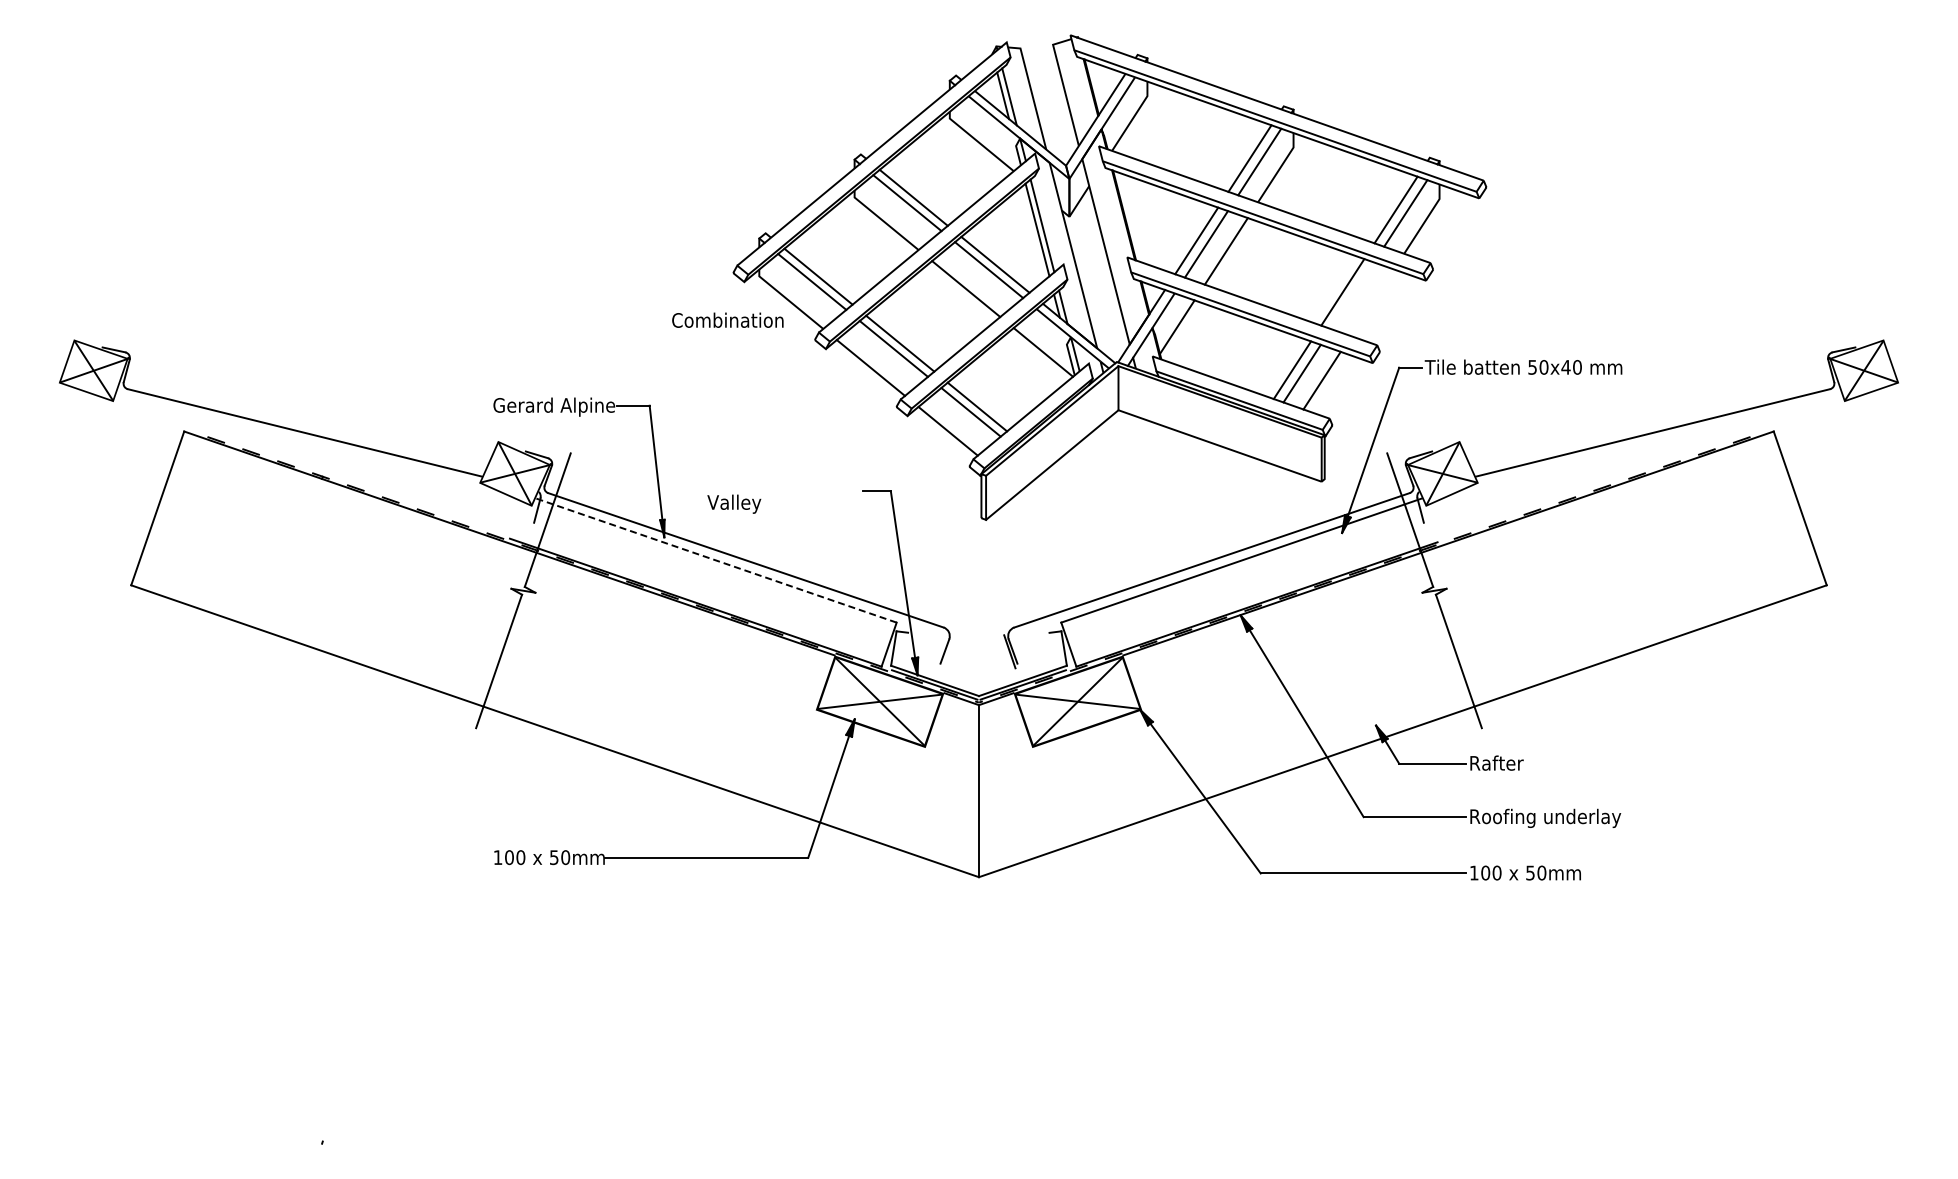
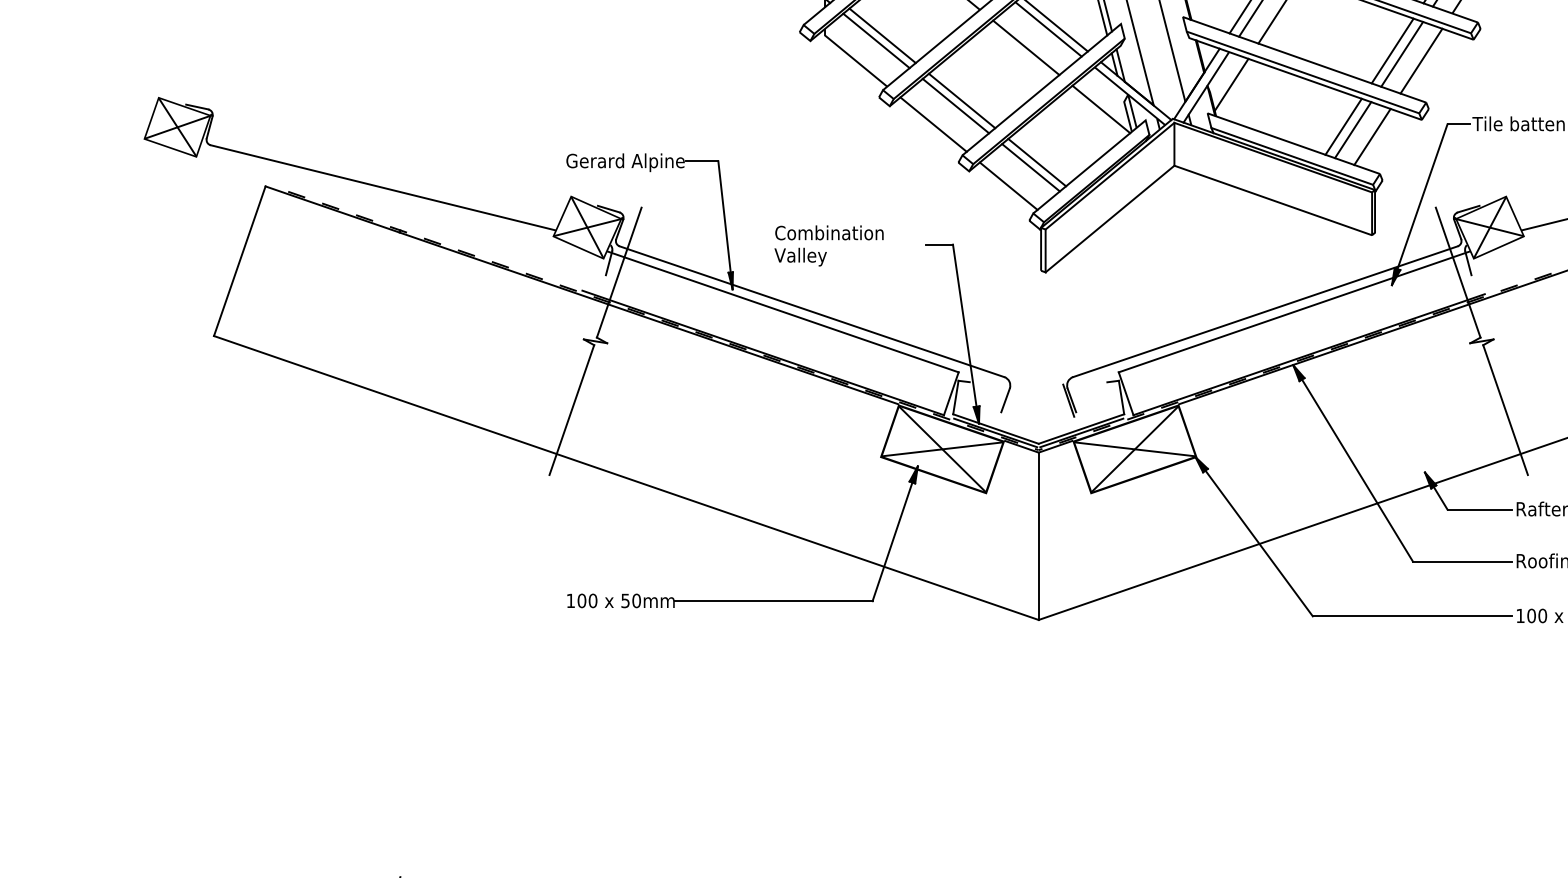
line: (1352, 295) -> (1402, 54), added
line: (1371, 302) -> (1420, 60), added
text: (727, 319) -> (829, 232), moved
line: (716, 560) -> (783, 311), dashed -> solid

